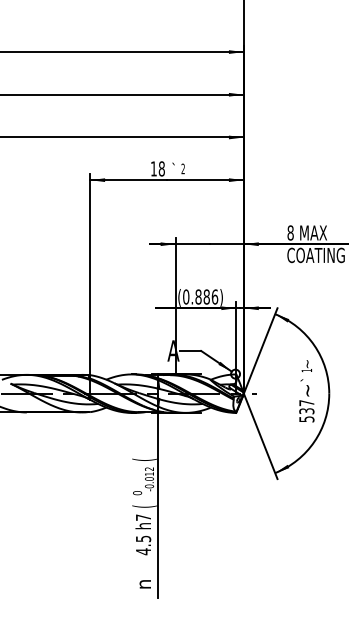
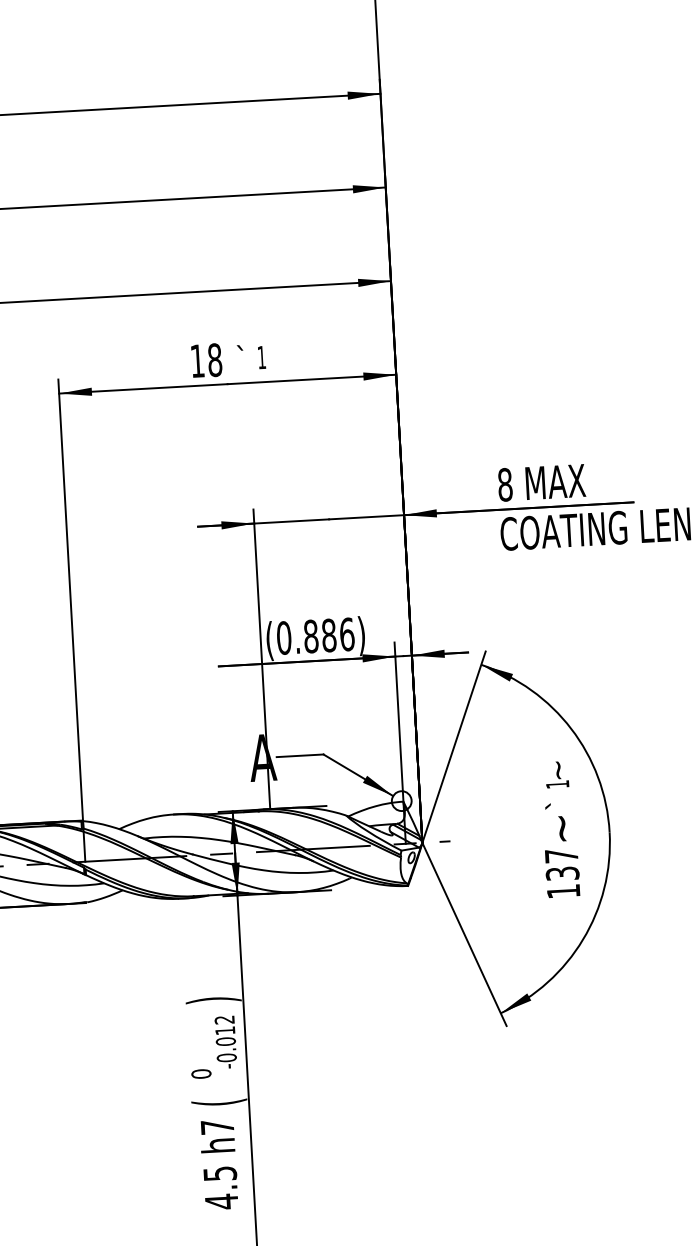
text: (182, 168) -> (260, 356), 2 -> 1
text: (306, 419) -> (562, 891), 537 -> 137
text: (144, 459) -> (212, 999), ( -> )

